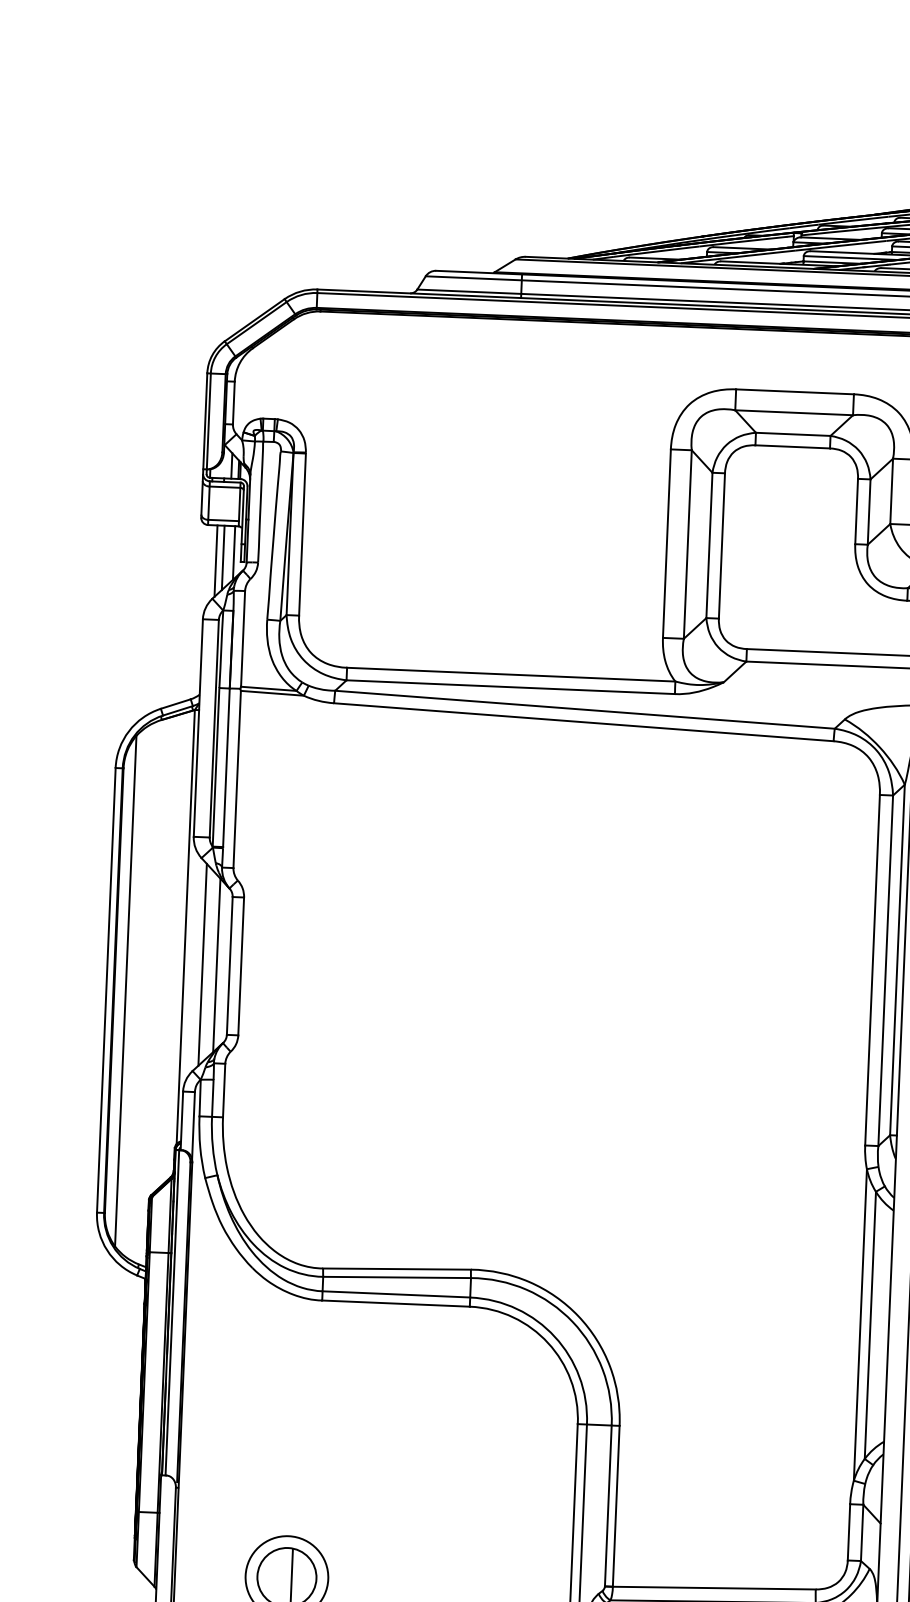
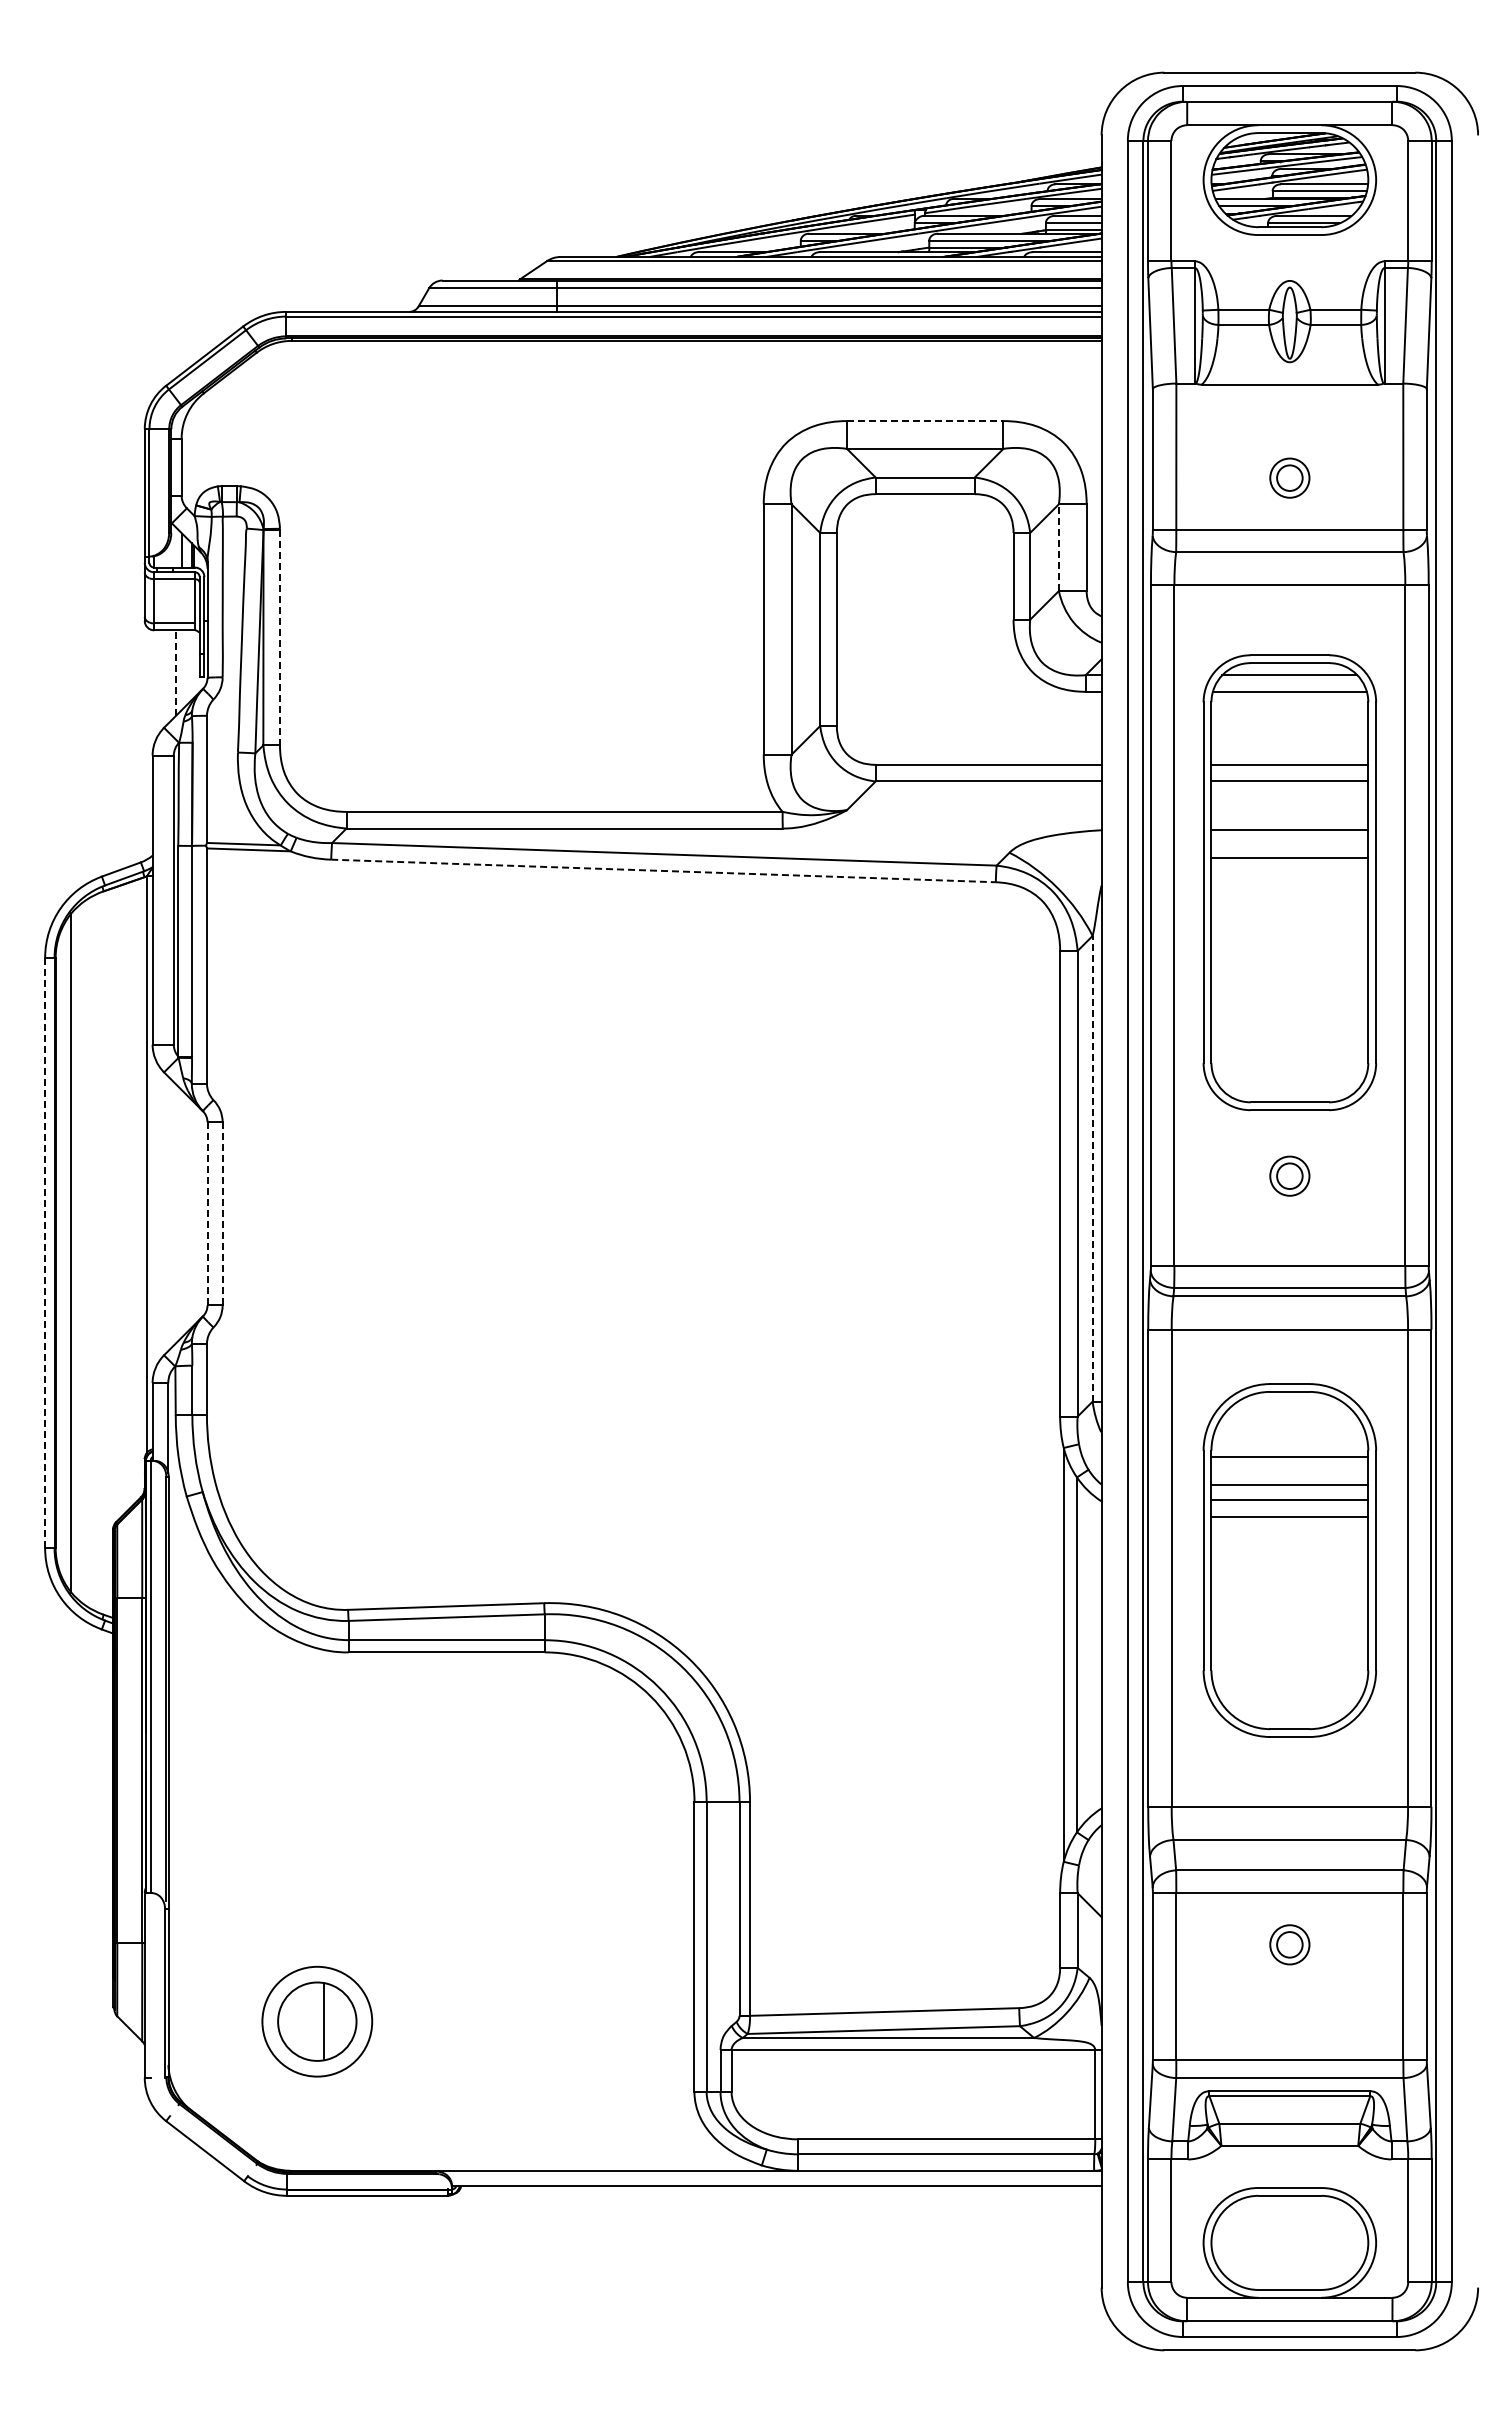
line: (795, 392) -> (925, 421), solid -> dashed
line: (891, 491) -> (1058, 547), solid -> dashed
line: (302, 534) -> (279, 637), solid -> dashed
line: (234, 552) -> (190, 665), removed
line: (223, 558) -> (176, 673), solid -> dashed
line: (215, 560) -> (166, 677), removed
line: (583, 721) -> (663, 870), solid -> dashed
line: (897, 959) -> (1092, 1168), solid -> dashed
line: (202, 964) -> (171, 1213), removed
line: (216, 965) -> (190, 1213), removed
line: (229, 965) -> (207, 1213), solid -> dashed
line: (241, 966) -> (222, 1213), solid -> dashed
line: (106, 990) -> (45, 1253), solid -> dashed

